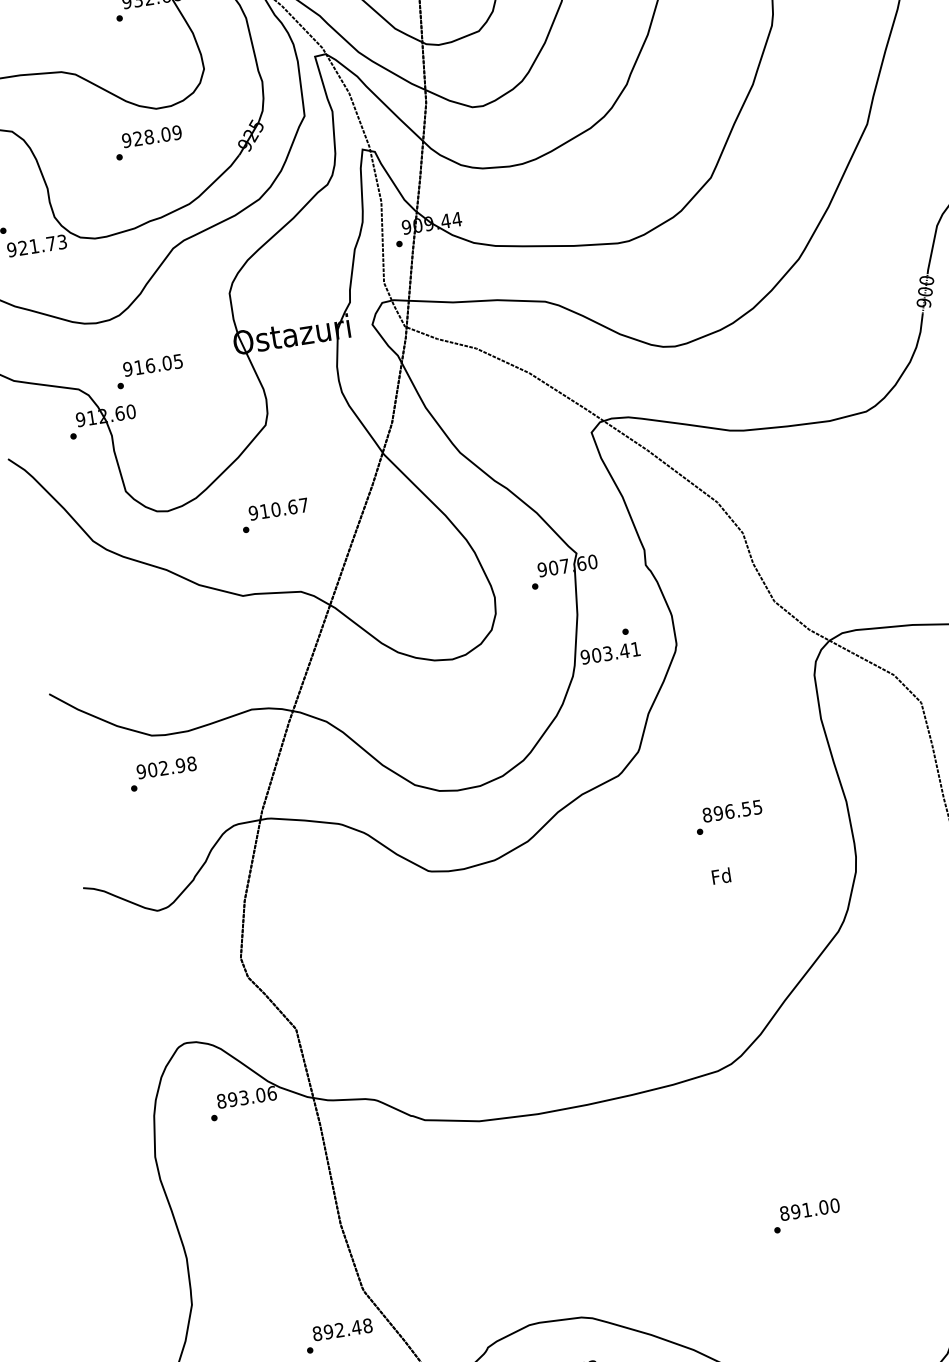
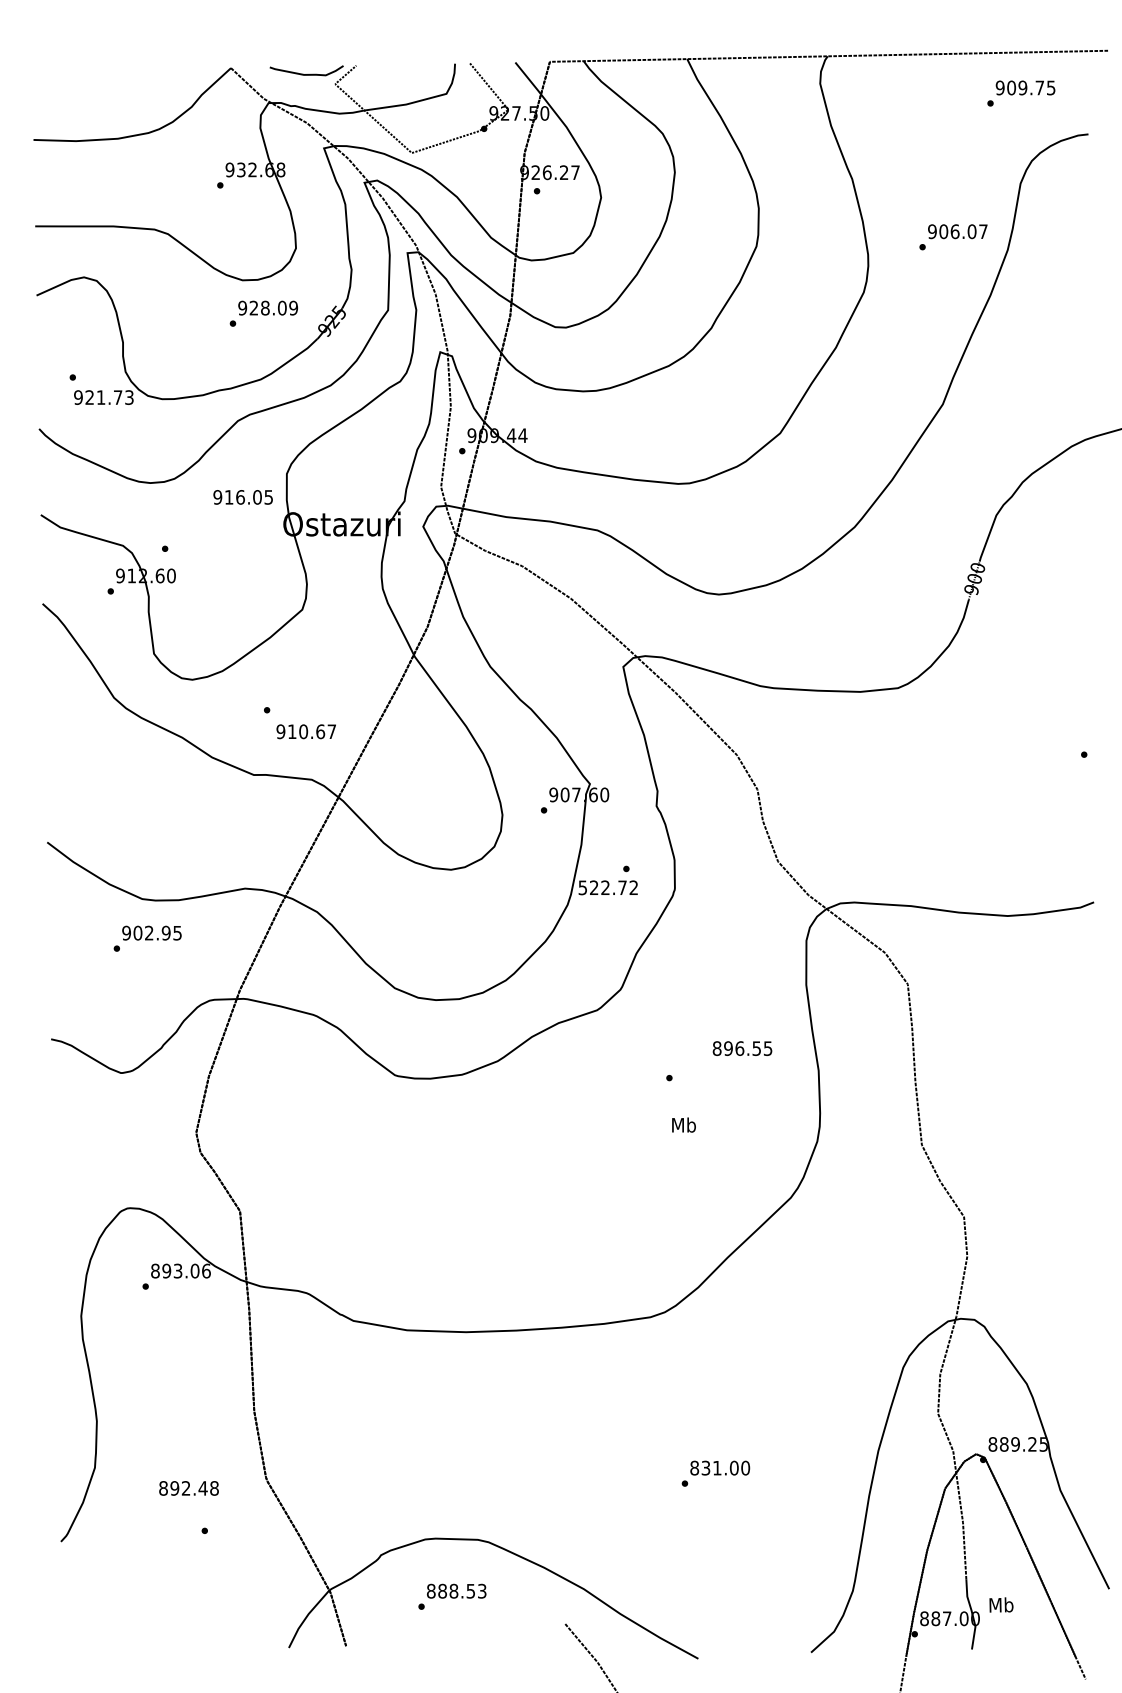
text: (148, 142) -> (263, 313), moved
text: (152, 365) -> (242, 497), moved
text: (277, 509) -> (305, 731), moved
text: (609, 653) -> (607, 887), 903.41 -> 522.72
text: (191, 763) -> (177, 932), 902.98 -> 902.95
text: (732, 811) -> (742, 1048), moved
text: (721, 875) -> (683, 1124), Fd -> Mb
text: (795, 1211) -> (705, 1467), 891.00 -> 831.00
text: (342, 1329) -> (188, 1488), moved

